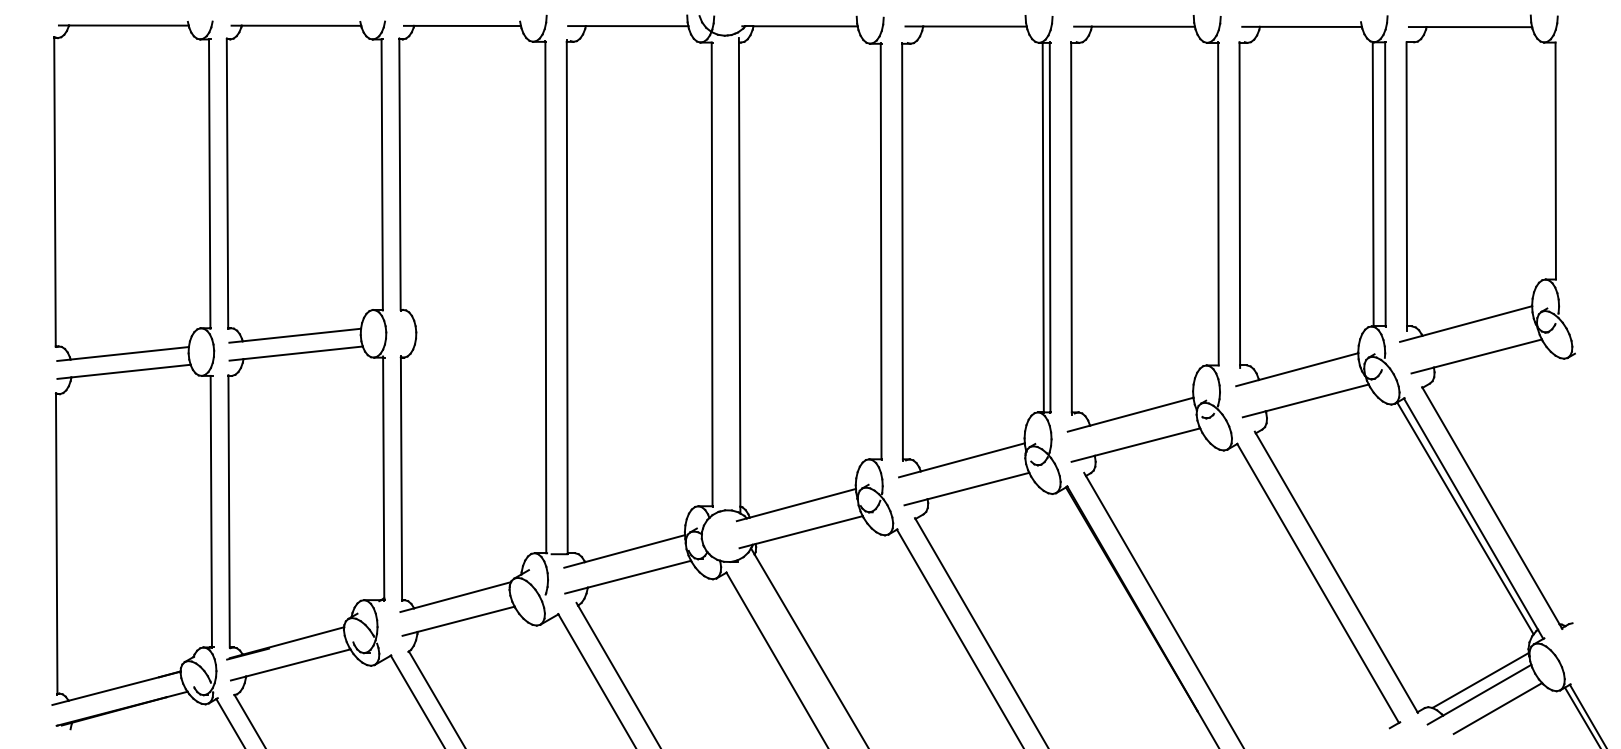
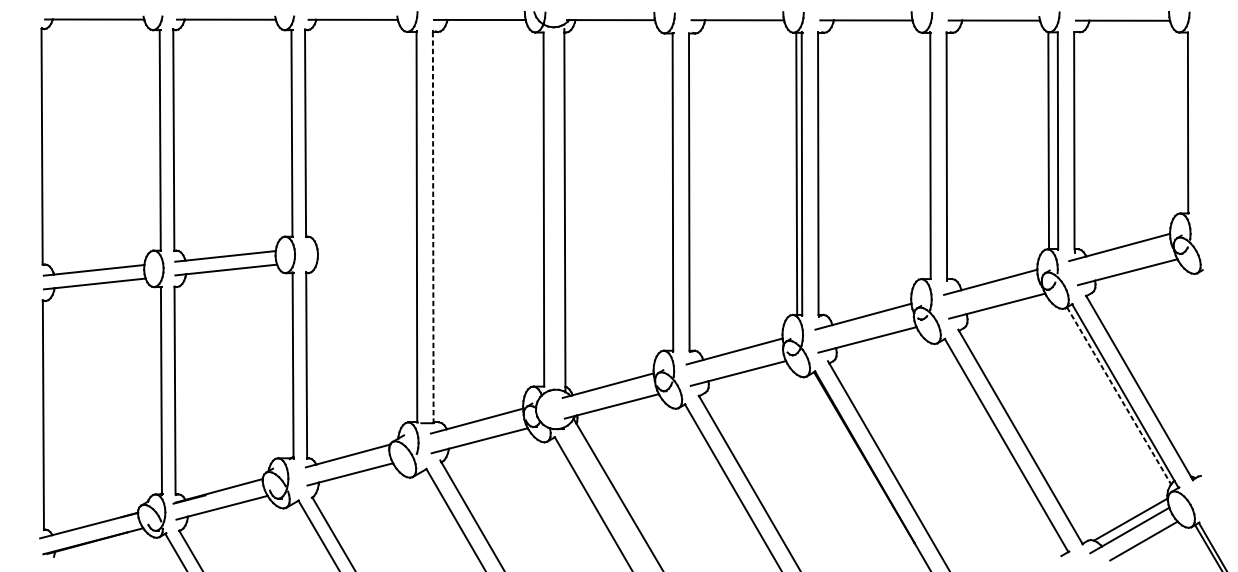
line: (567, 297) -> (433, 227), solid -> dashed
line: (1465, 518) -> (1119, 395), solid -> dashed

